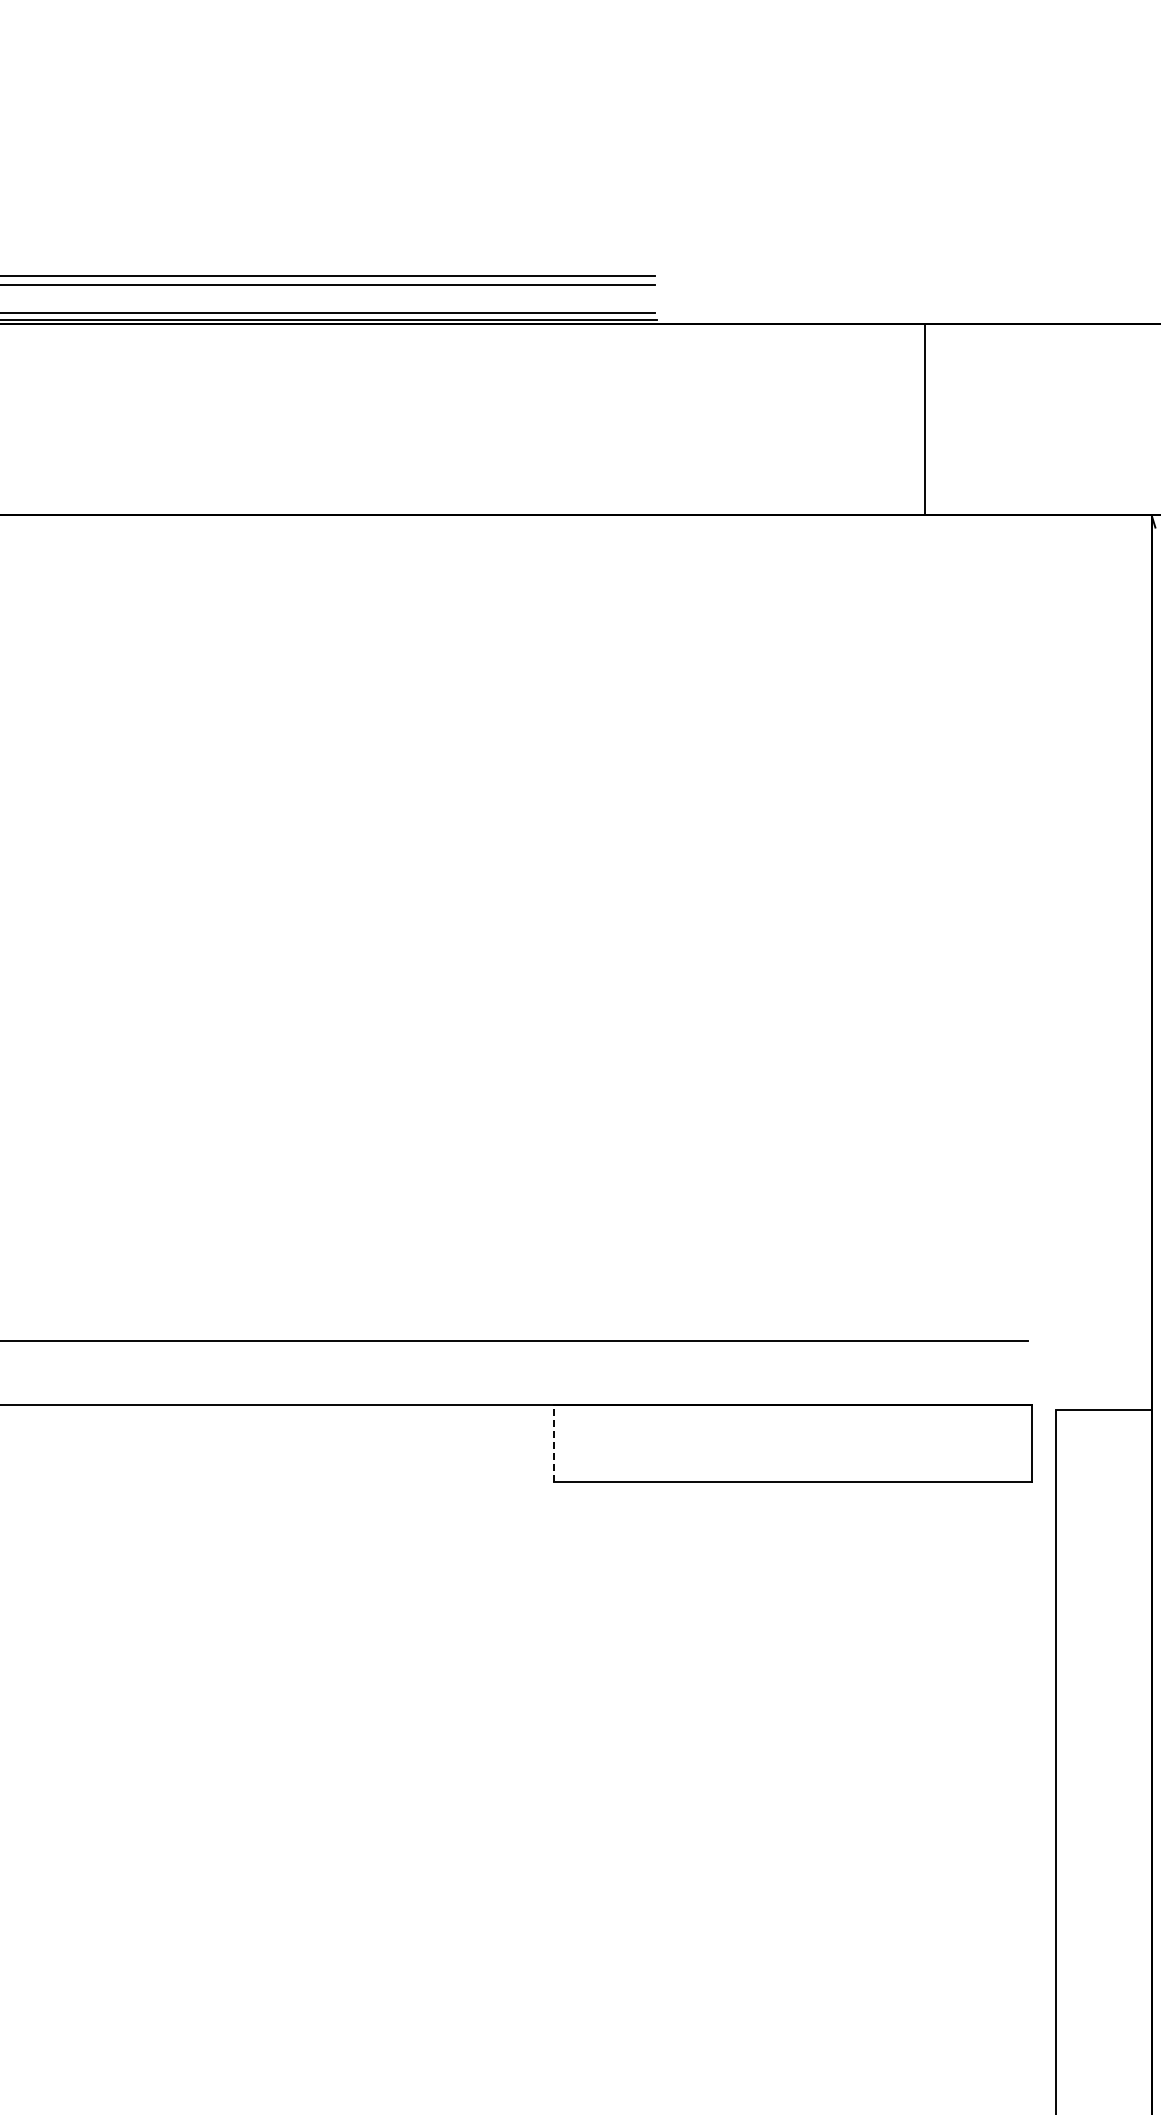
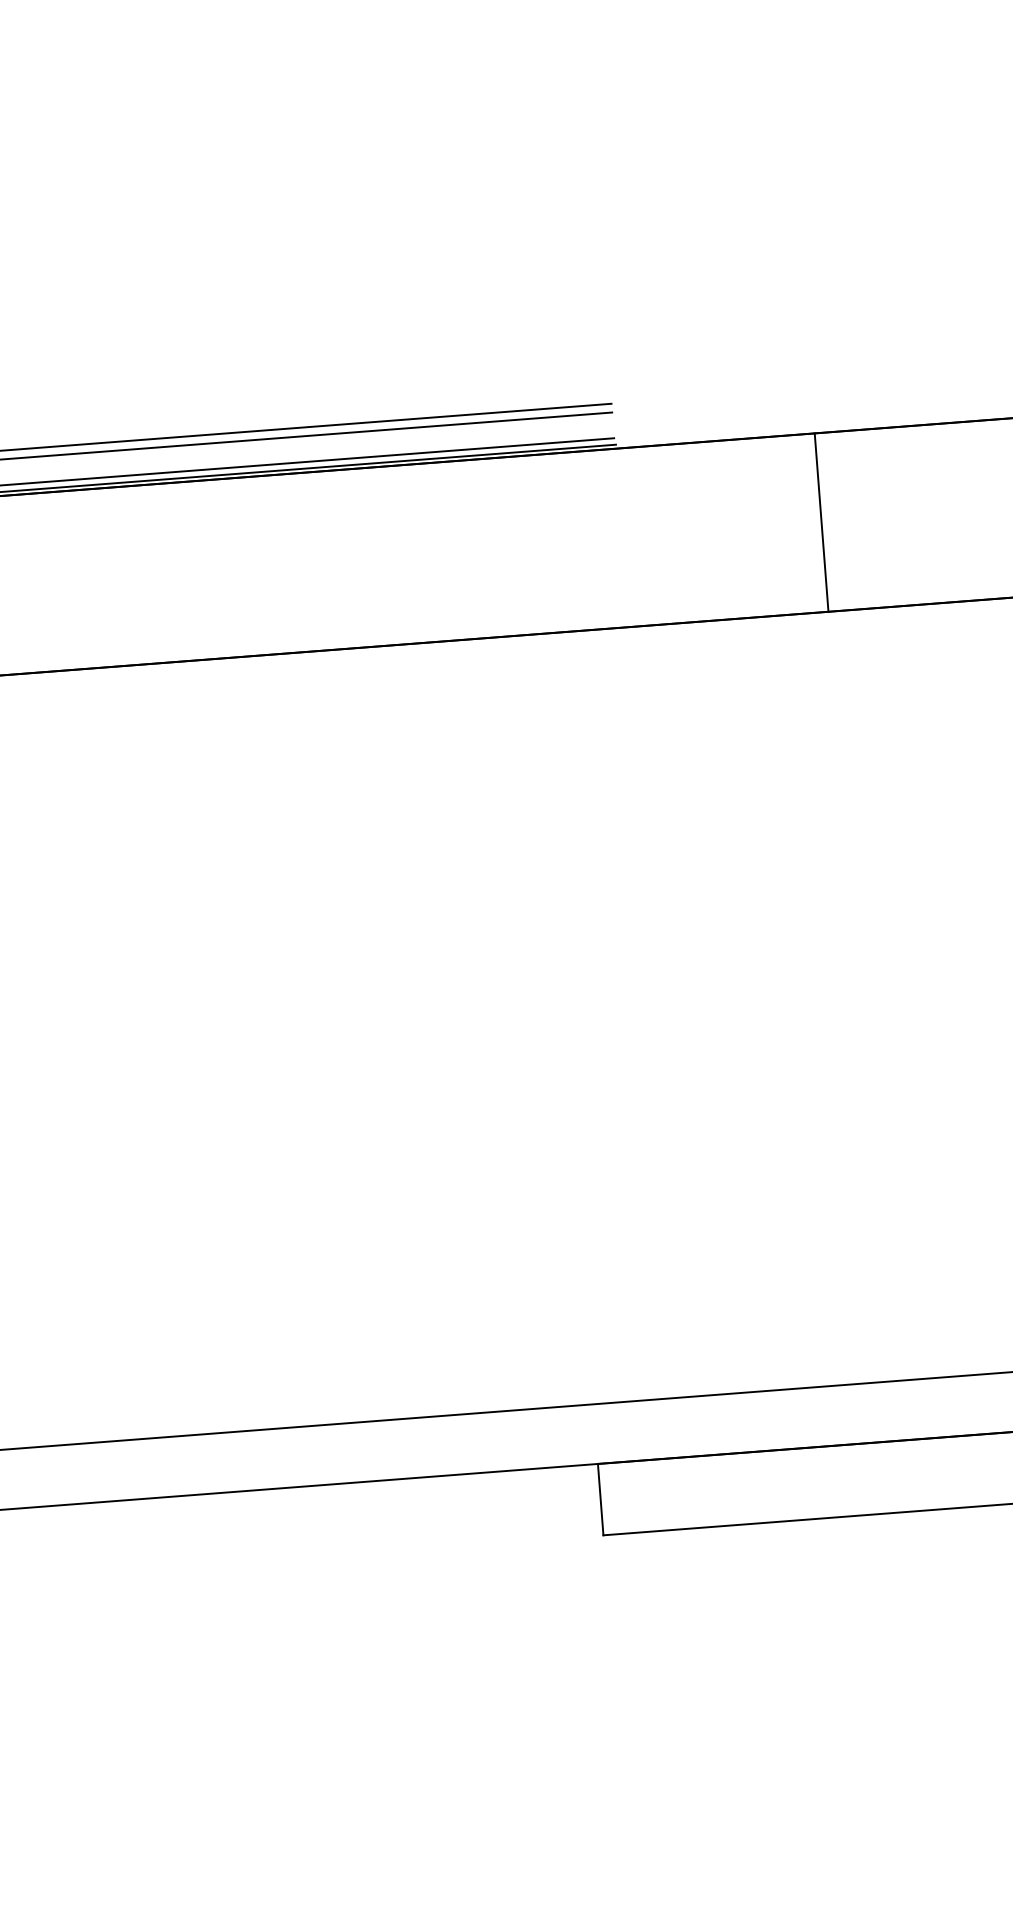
line: (925, 419) -> (821, 522), moved
line: (553, 1443) -> (600, 1499), dashed -> solid

